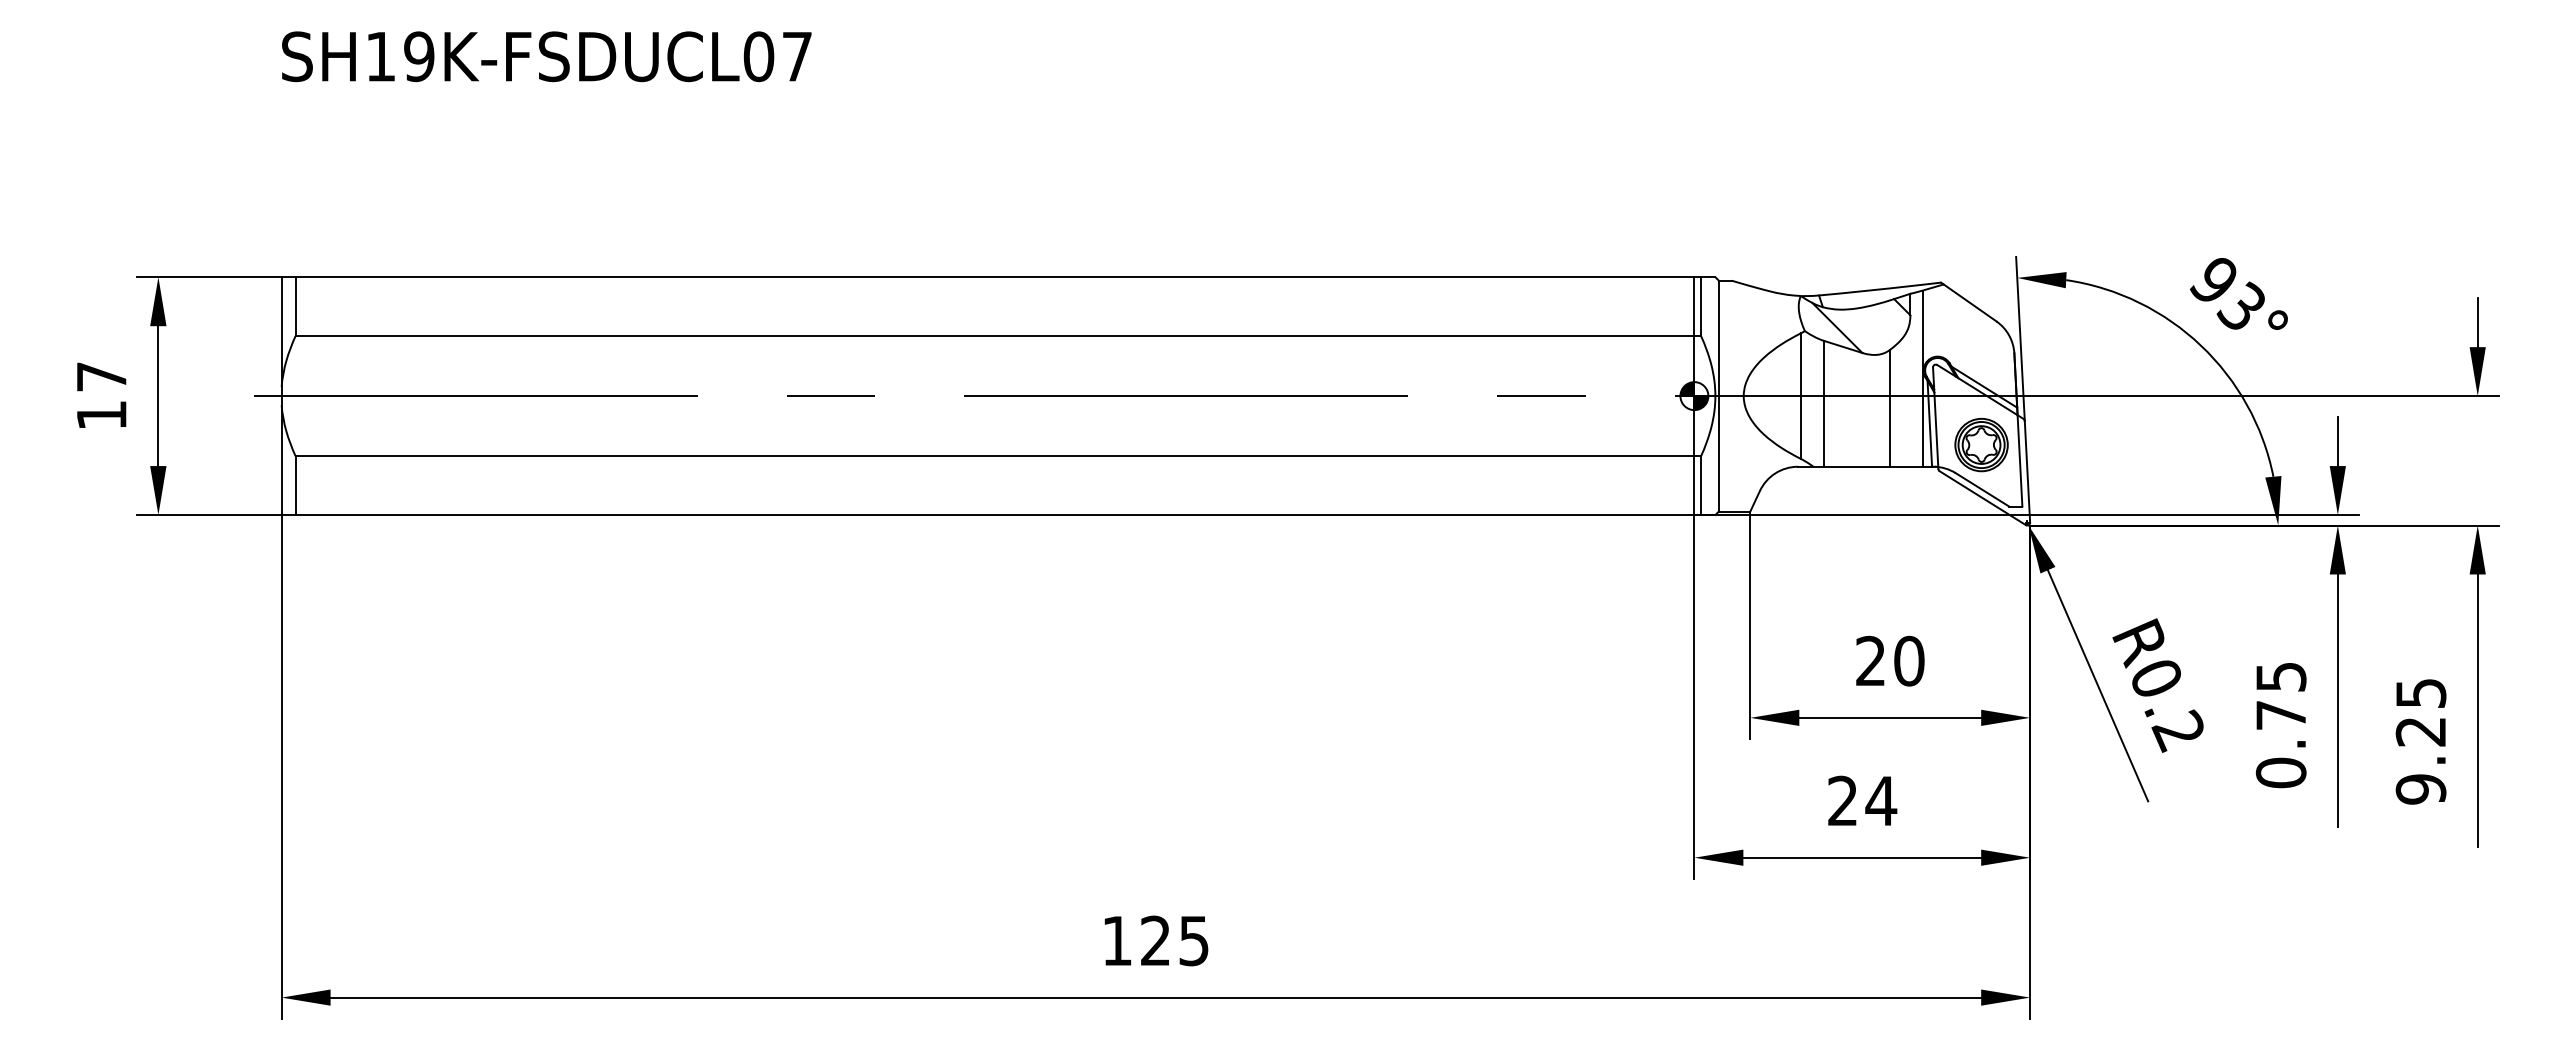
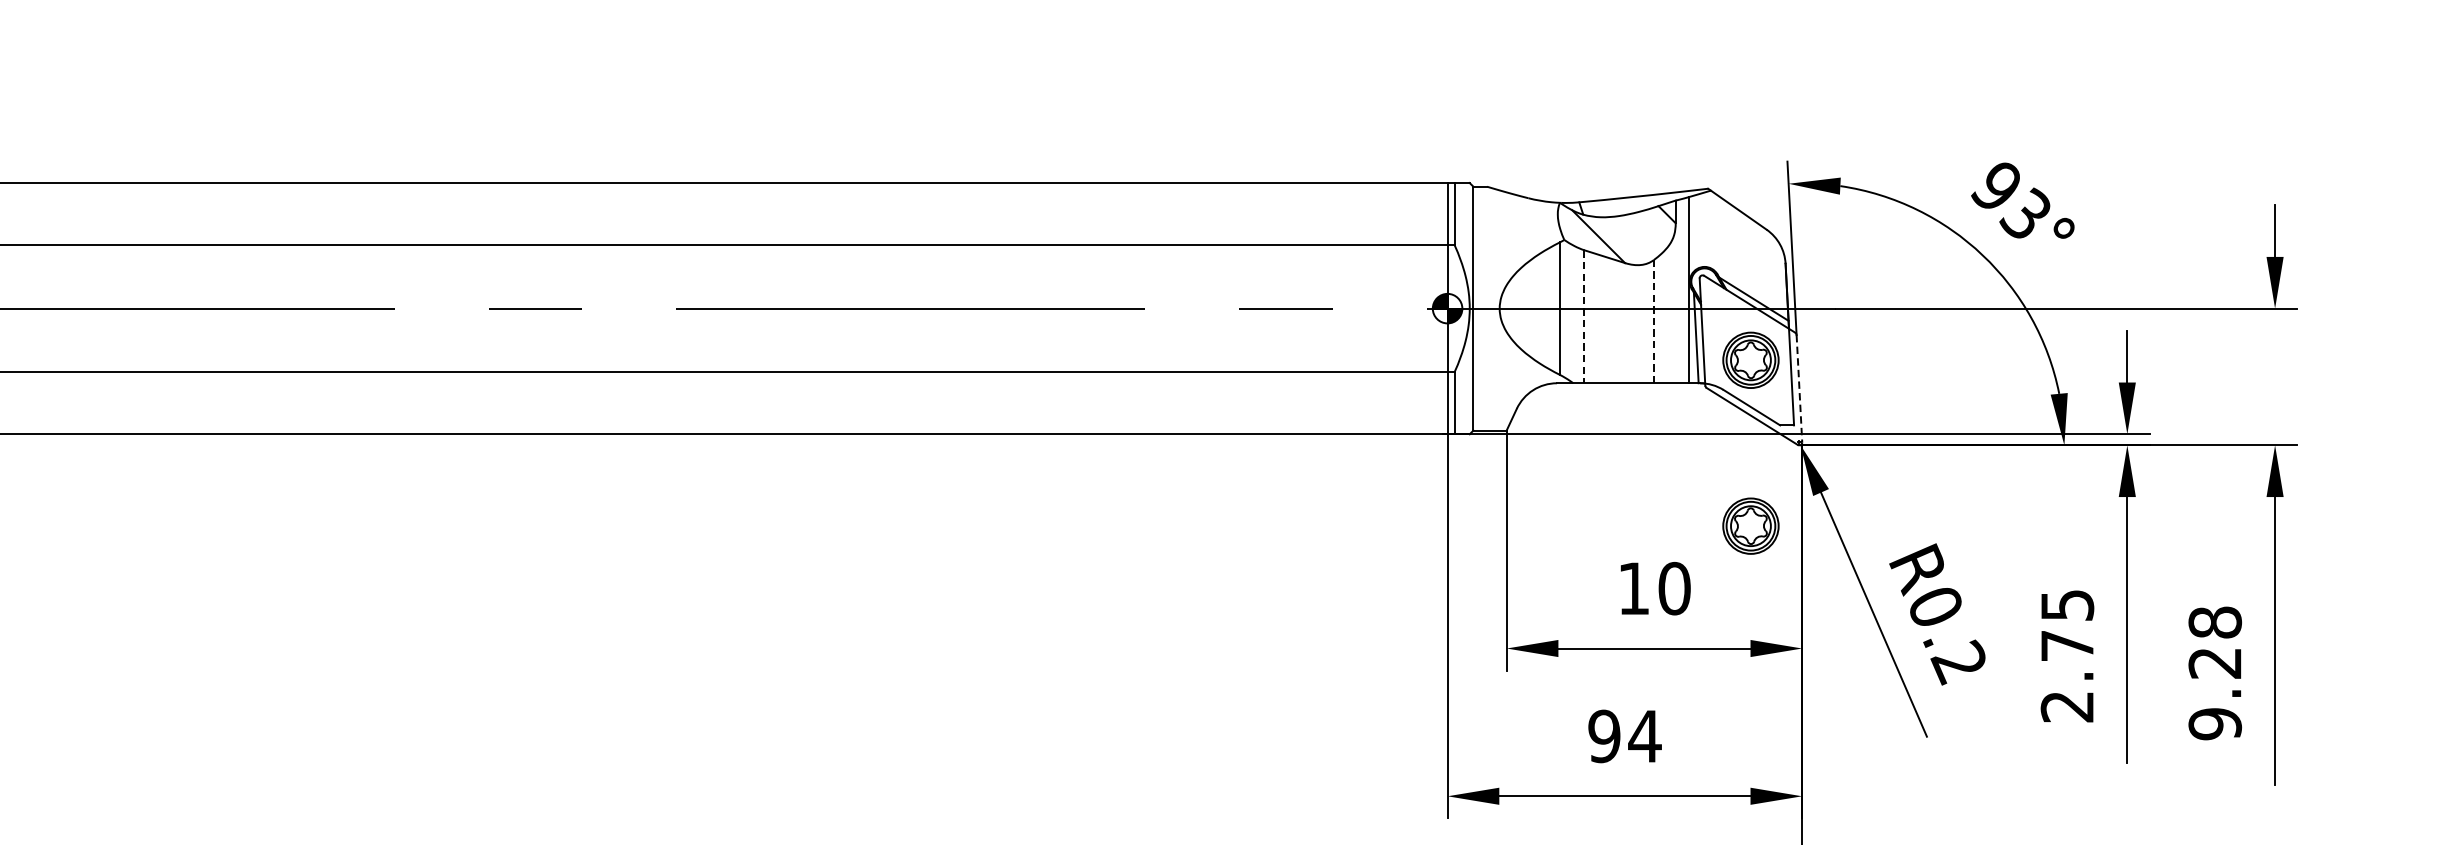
line: (1823, 403) -> (1583, 316), solid -> dashed
line: (1889, 407) -> (1653, 320), solid -> dashed
line: (2027, 471) -> (1799, 388), solid -> dashed
part: (1981, 602) -> (1750, 526), added
text: (1870, 660) -> (1633, 587), 20 -> 10
text: (2420, 693) -> (2214, 622), 9.25 -> 9.28
text: (2280, 772) -> (2066, 706), 0.75 -> 2.75
text: (1842, 800) -> (1604, 735), 24 -> 94

